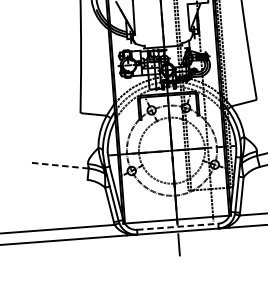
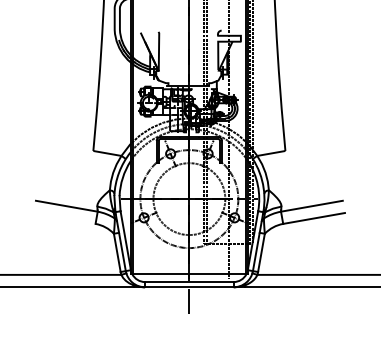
line: (59, 165) -> (66, 206), dashed -> solid
line: (177, 227) -> (189, 282), dashed -> solid

